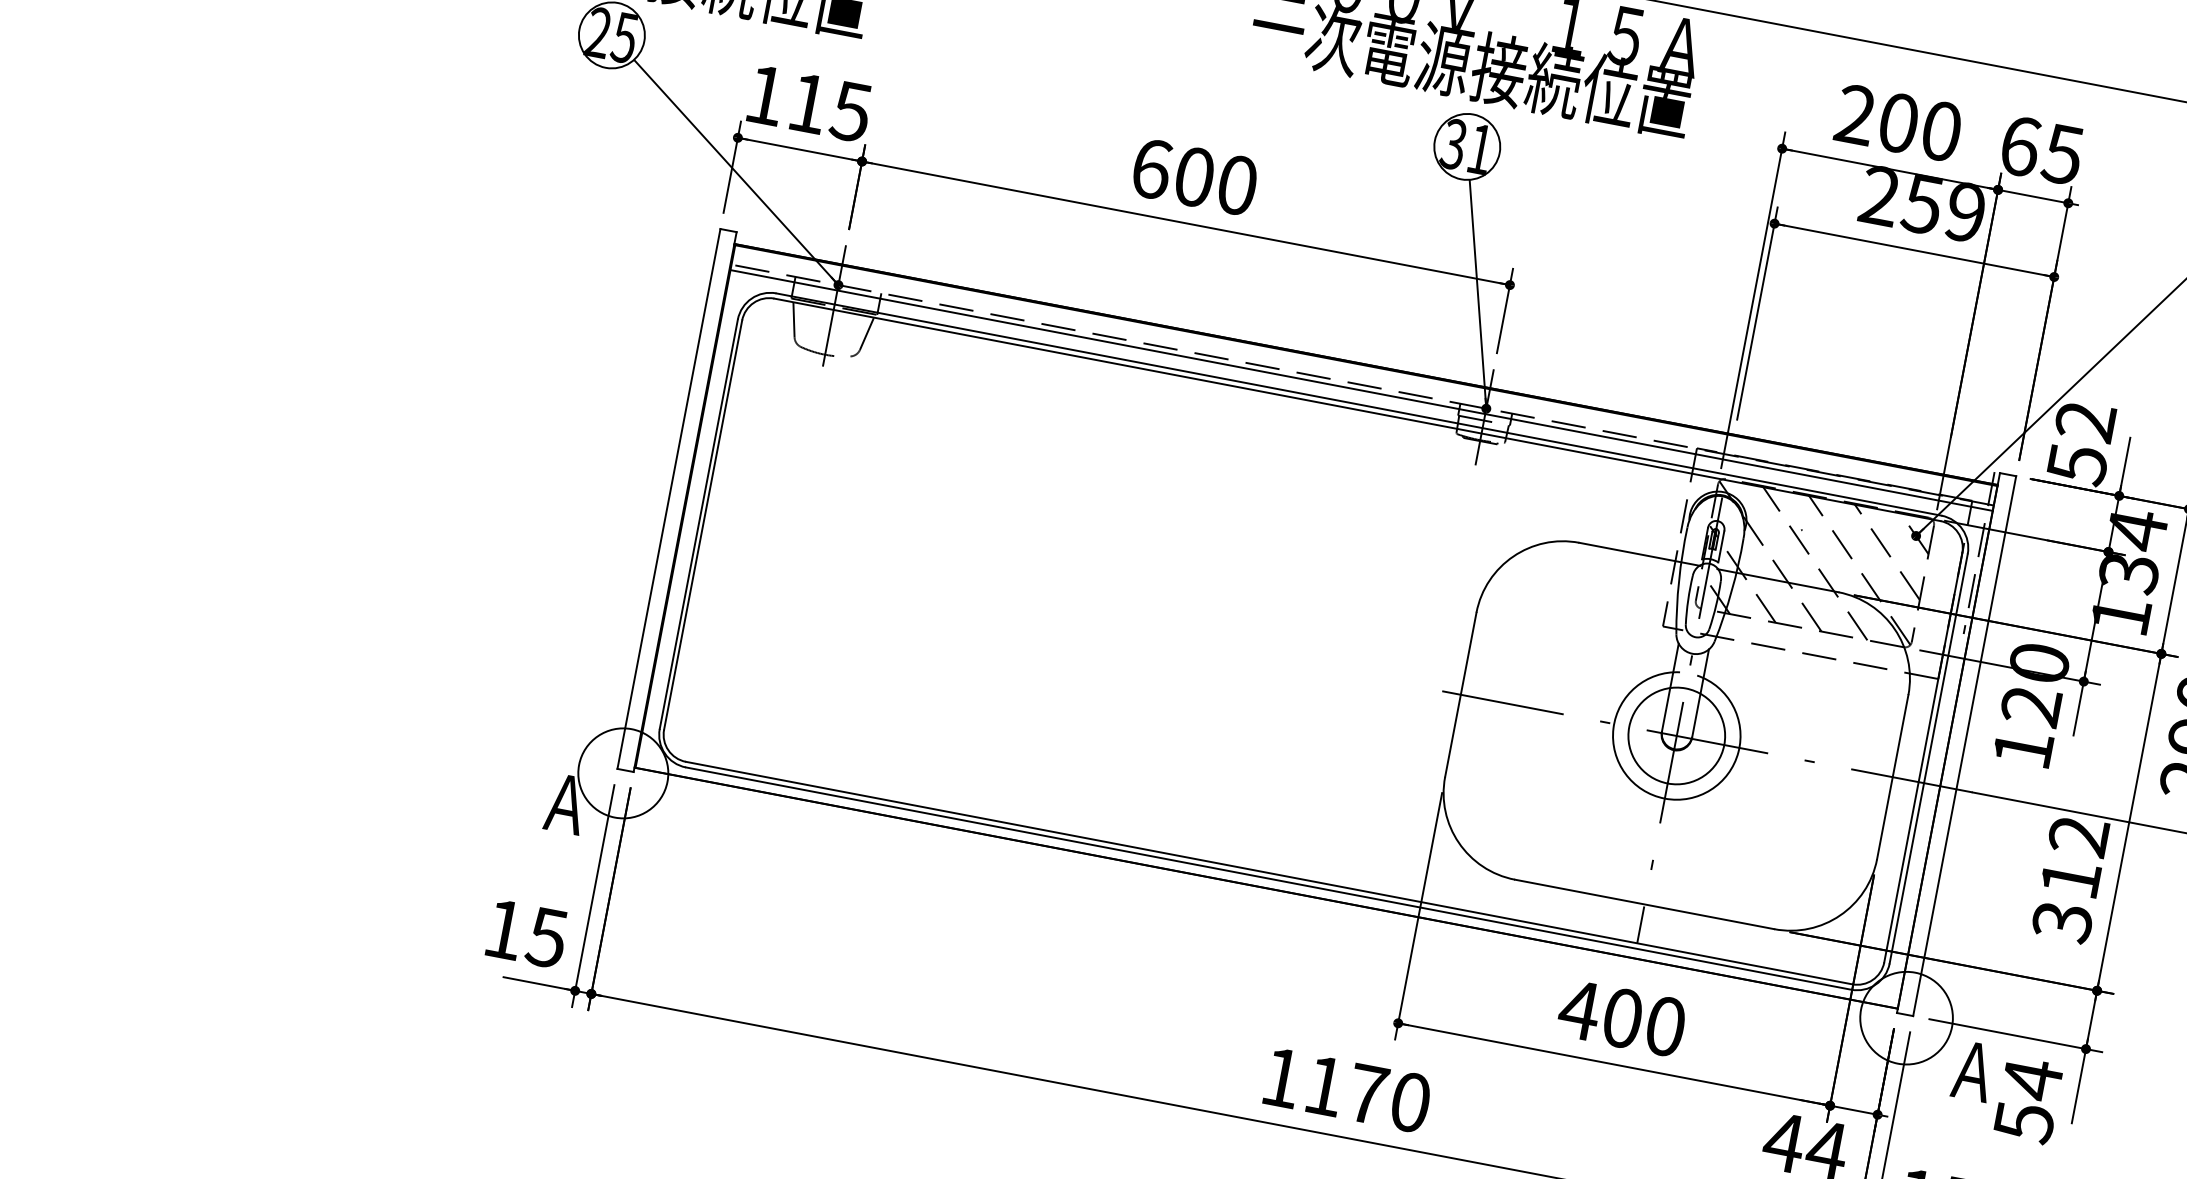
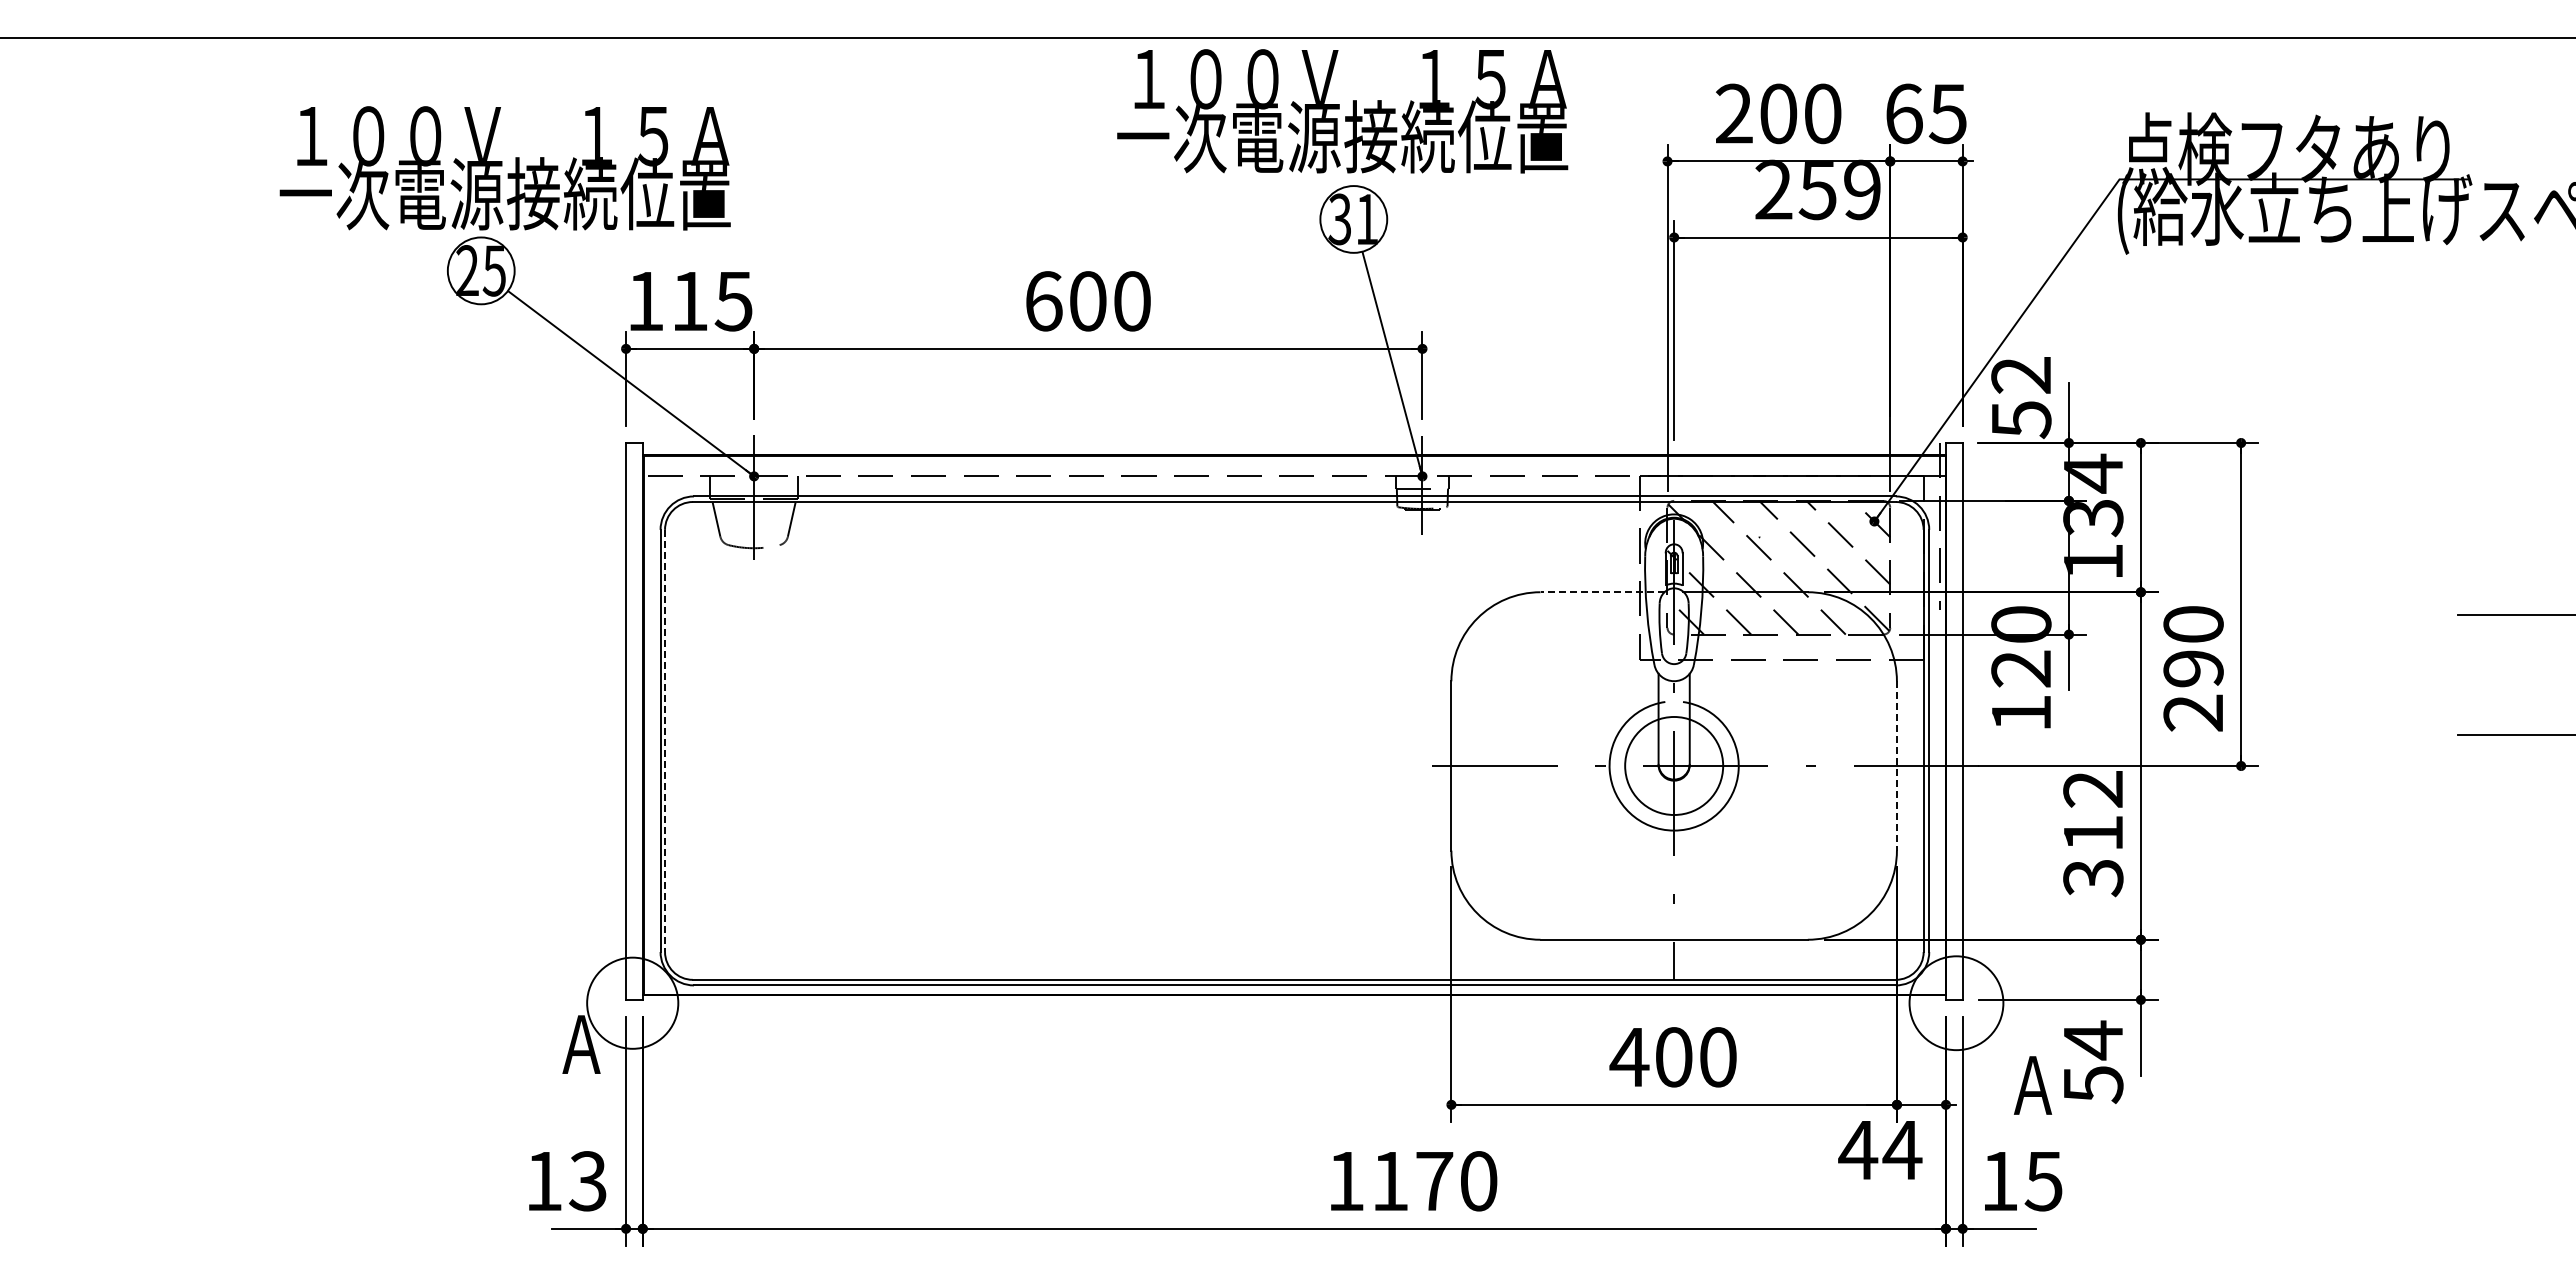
line: (1361, 389) -> (1294, 481), removed
line: (703, 525) -> (665, 741), solid -> dashed
line: (1639, 554) -> (1602, 592), solid -> dashed
line: (1892, 776) -> (1896, 765), solid -> dashed
text: (546, 937) -> (587, 1181), 15 -> 13
text: (1973, 1071) -> (2033, 1085), moved

